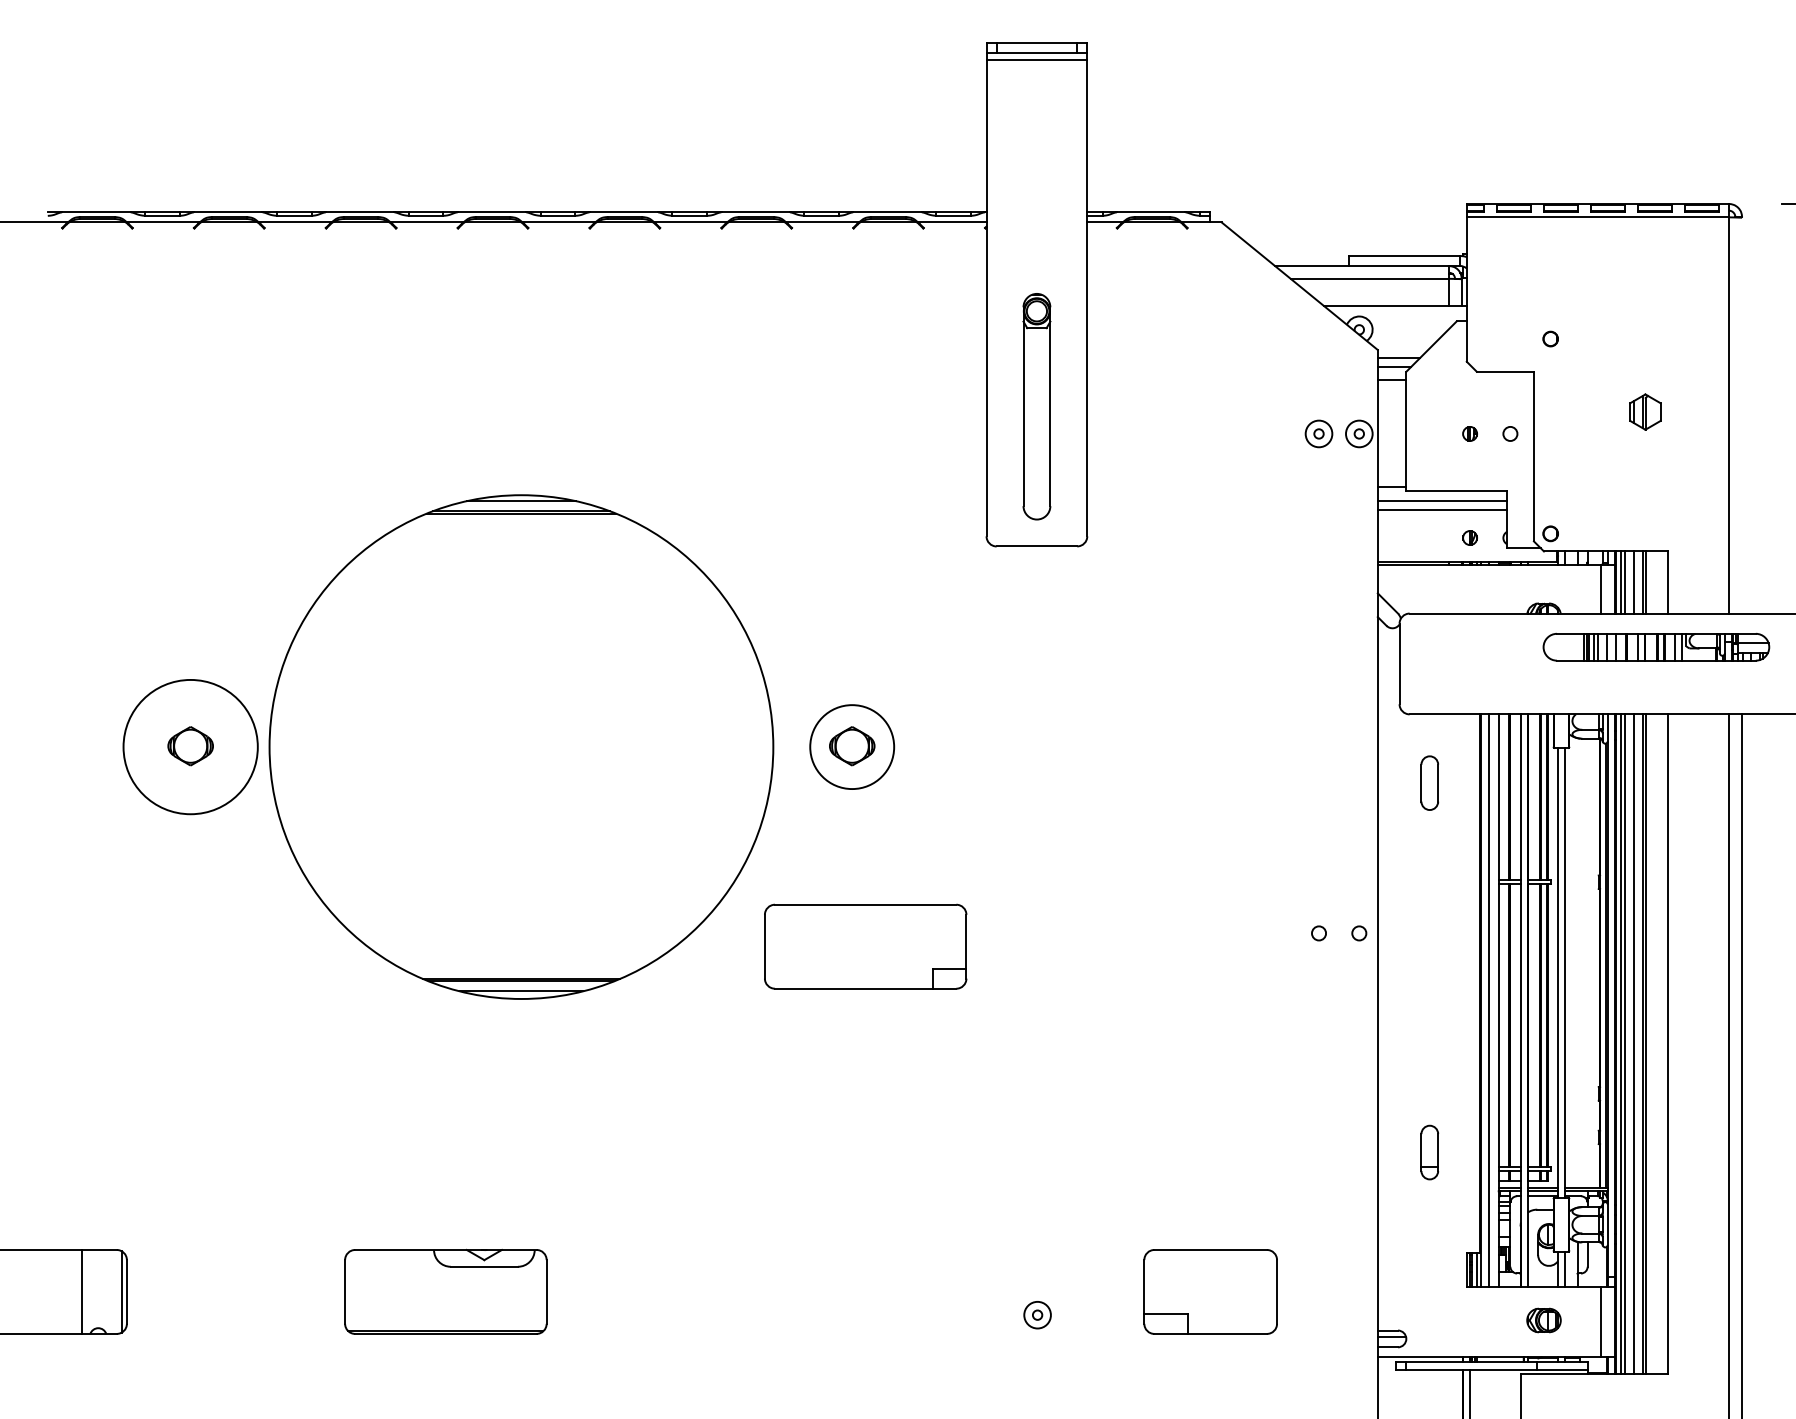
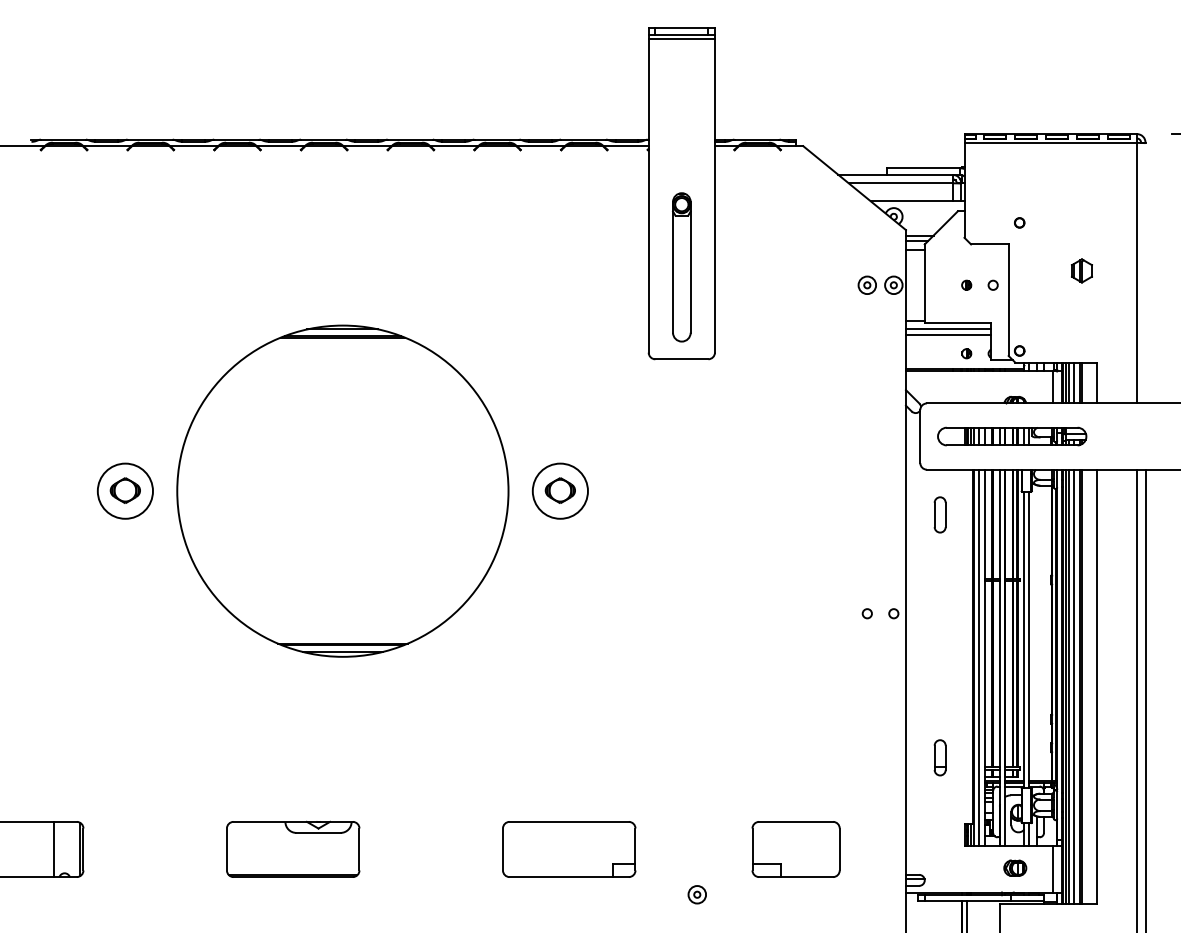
part: (1656, 647) -> (1012, 436), moved
circle: (190, 745) -> (125, 490), size x0.62
part: (866, 946) -> (569, 849), moved
part: (1036, 1314) -> (696, 894), moved

